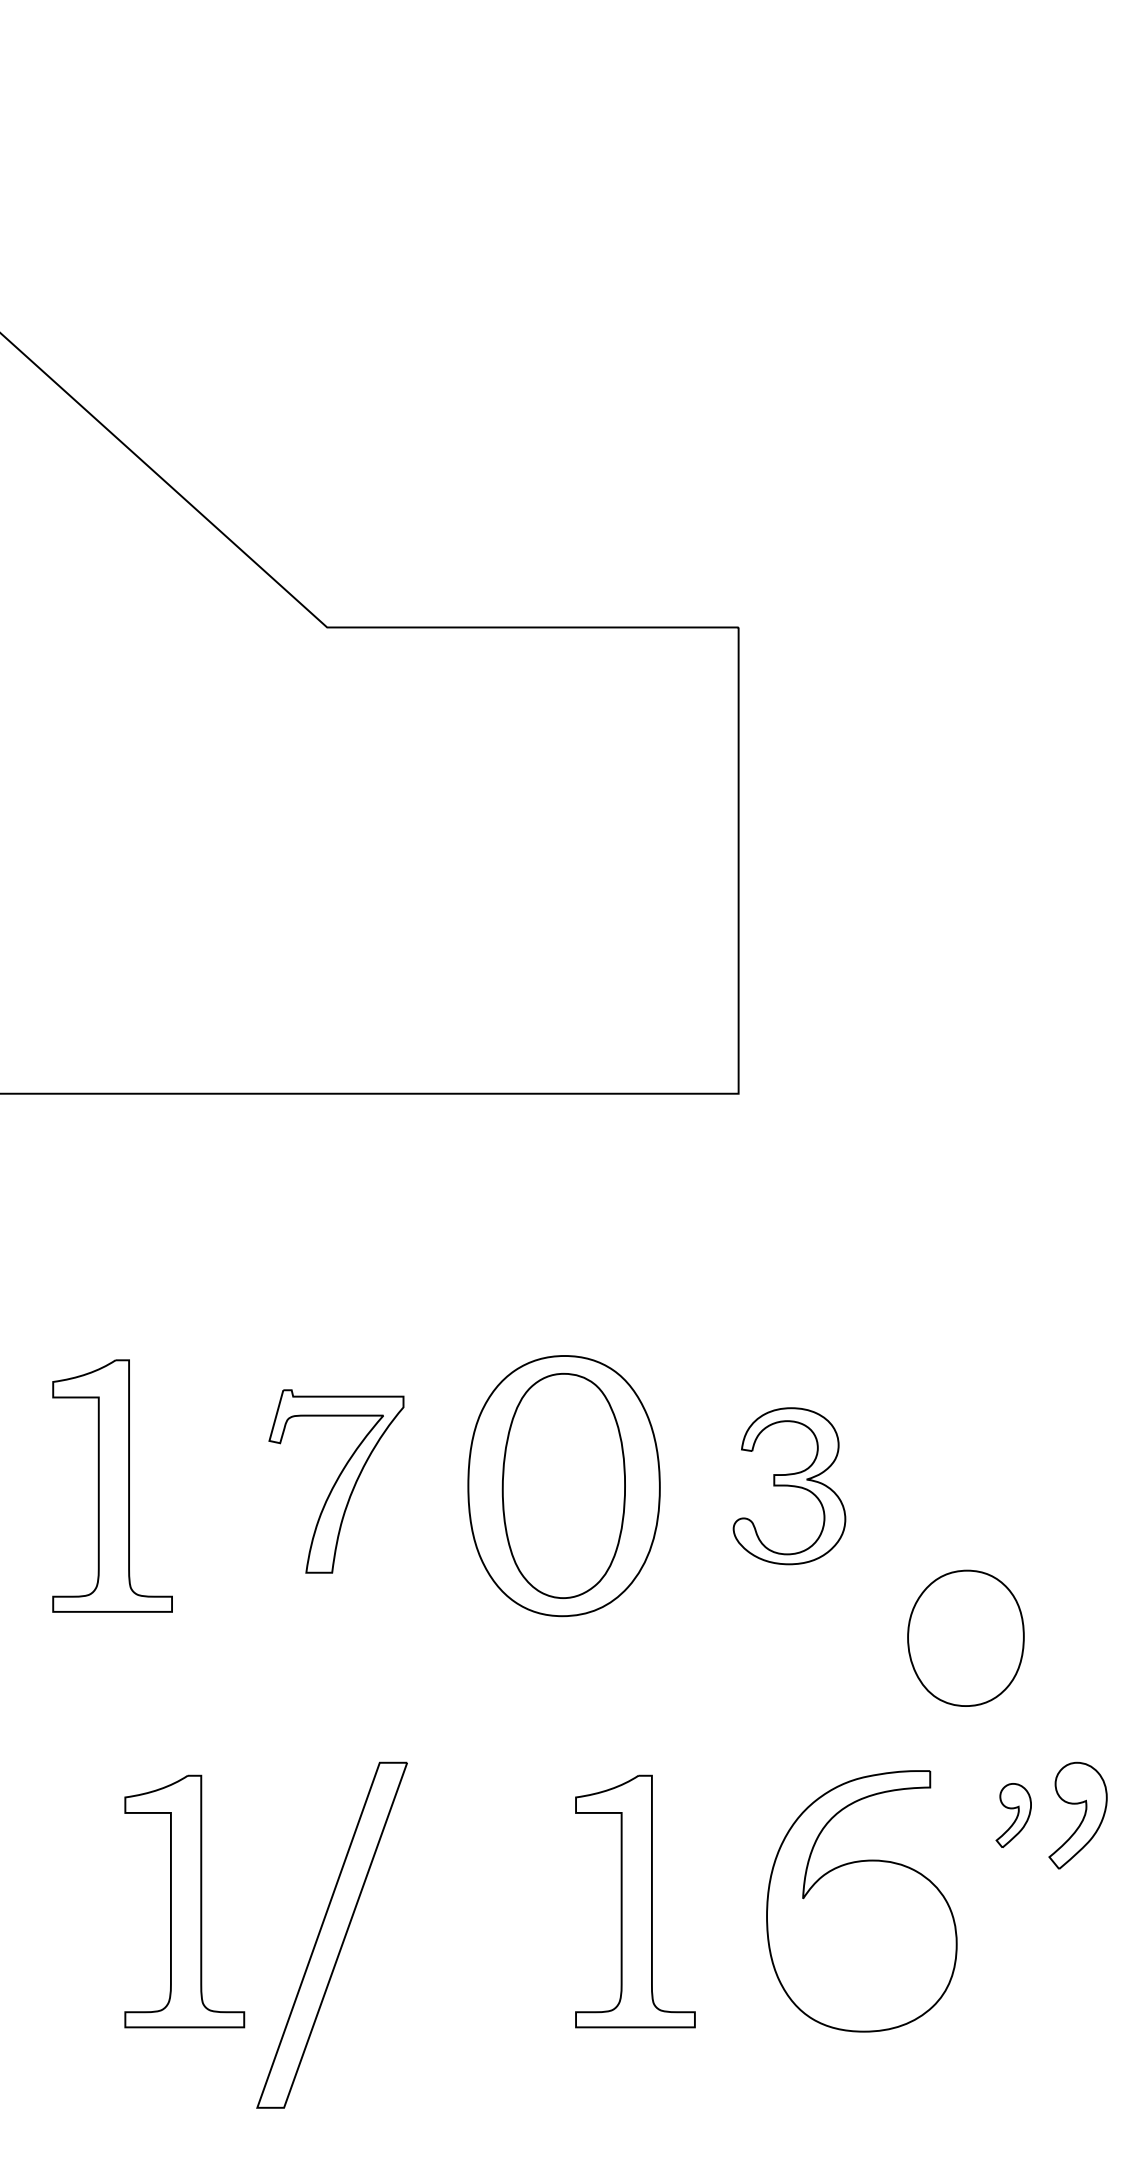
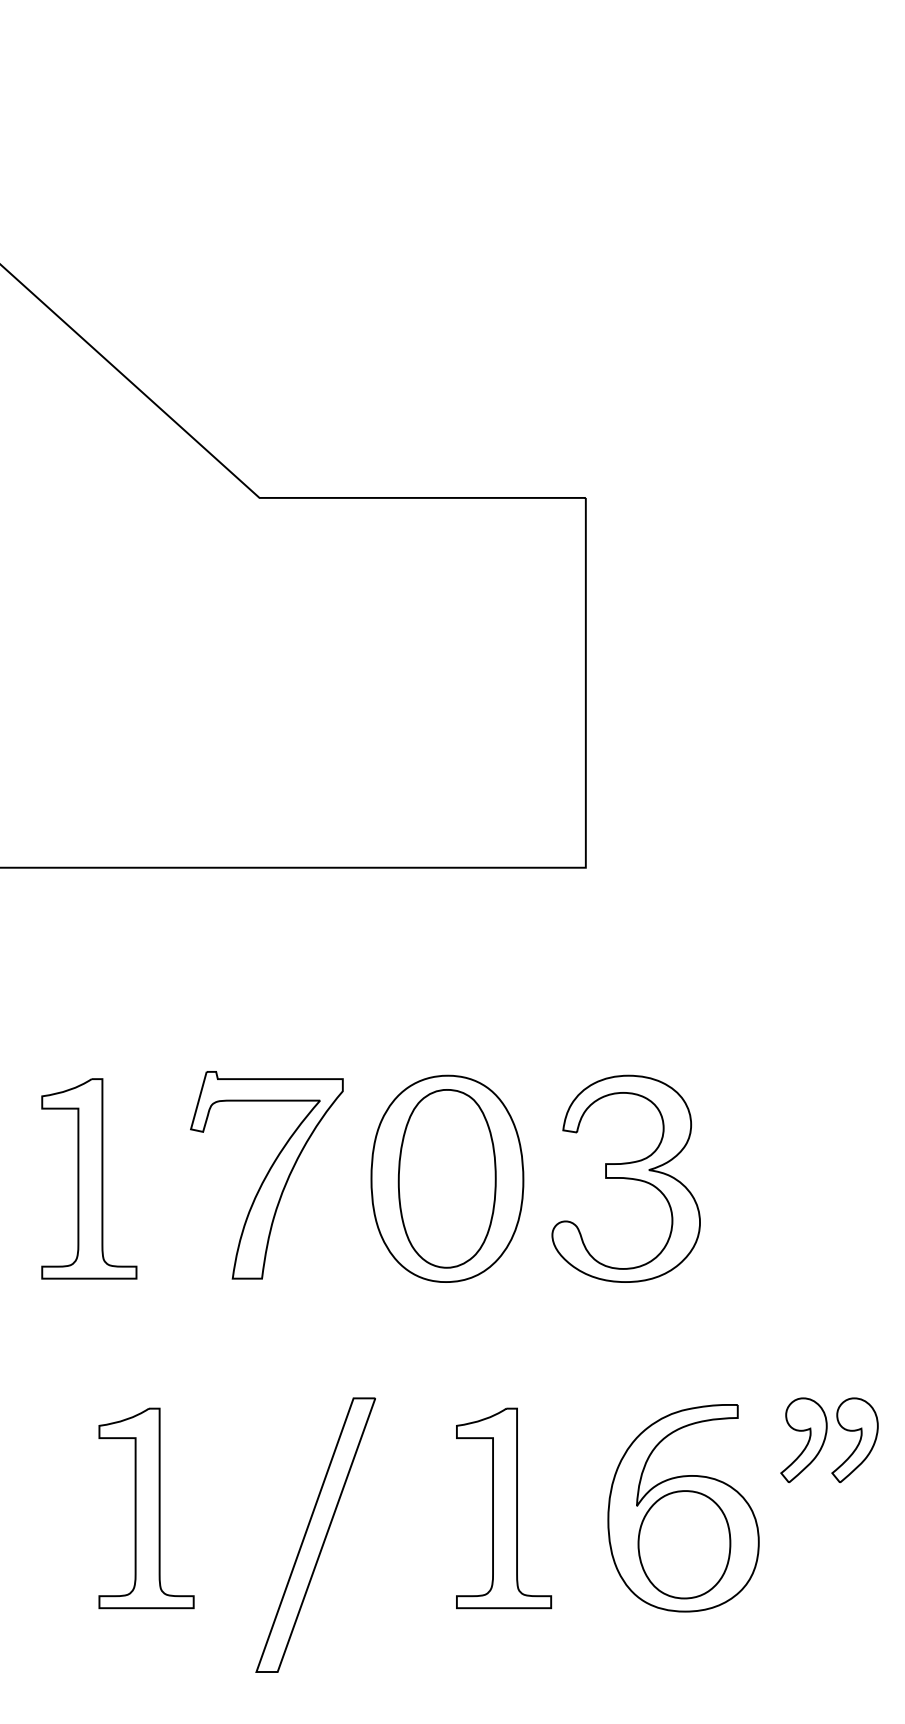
part: (336, 1481) -> (266, 1175), size x1.43
part: (789, 1486) -> (626, 1179), size x1.67
part: (965, 1637) -> (684, 1544), moved
part: (1013, 1815) -> (803, 1440), size x1.67
part: (331, 1934) -> (315, 1534), moved

